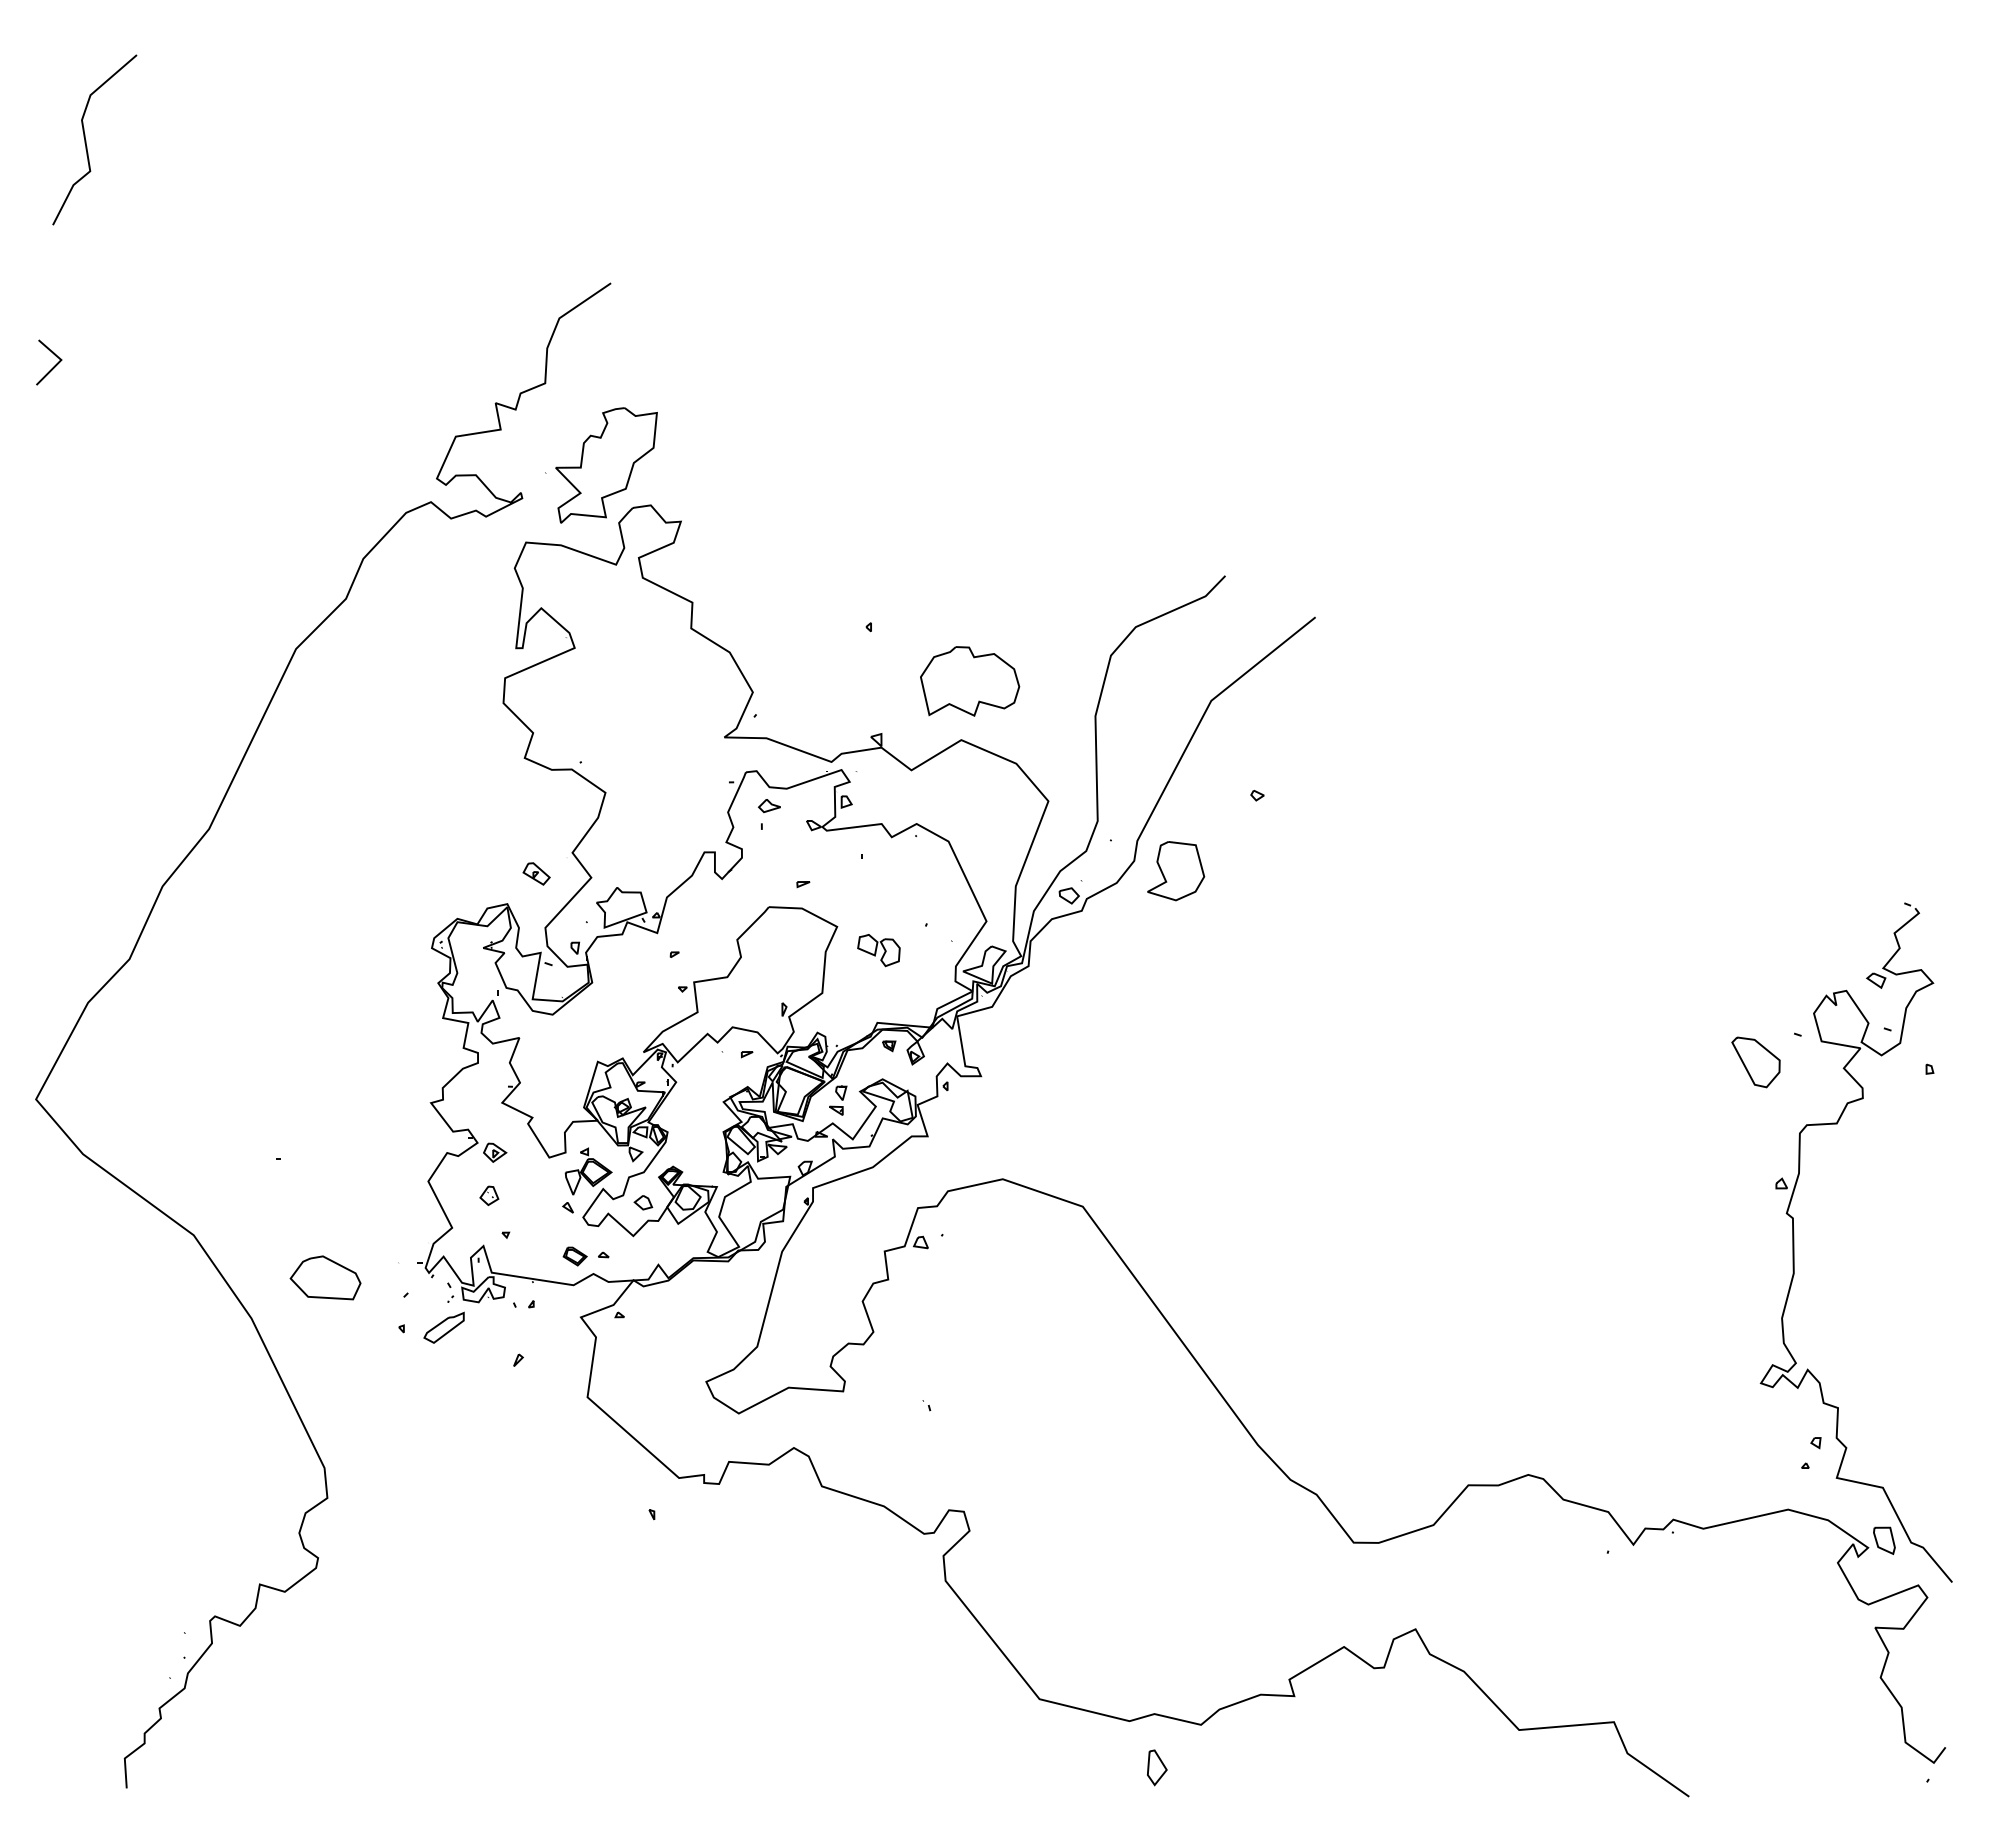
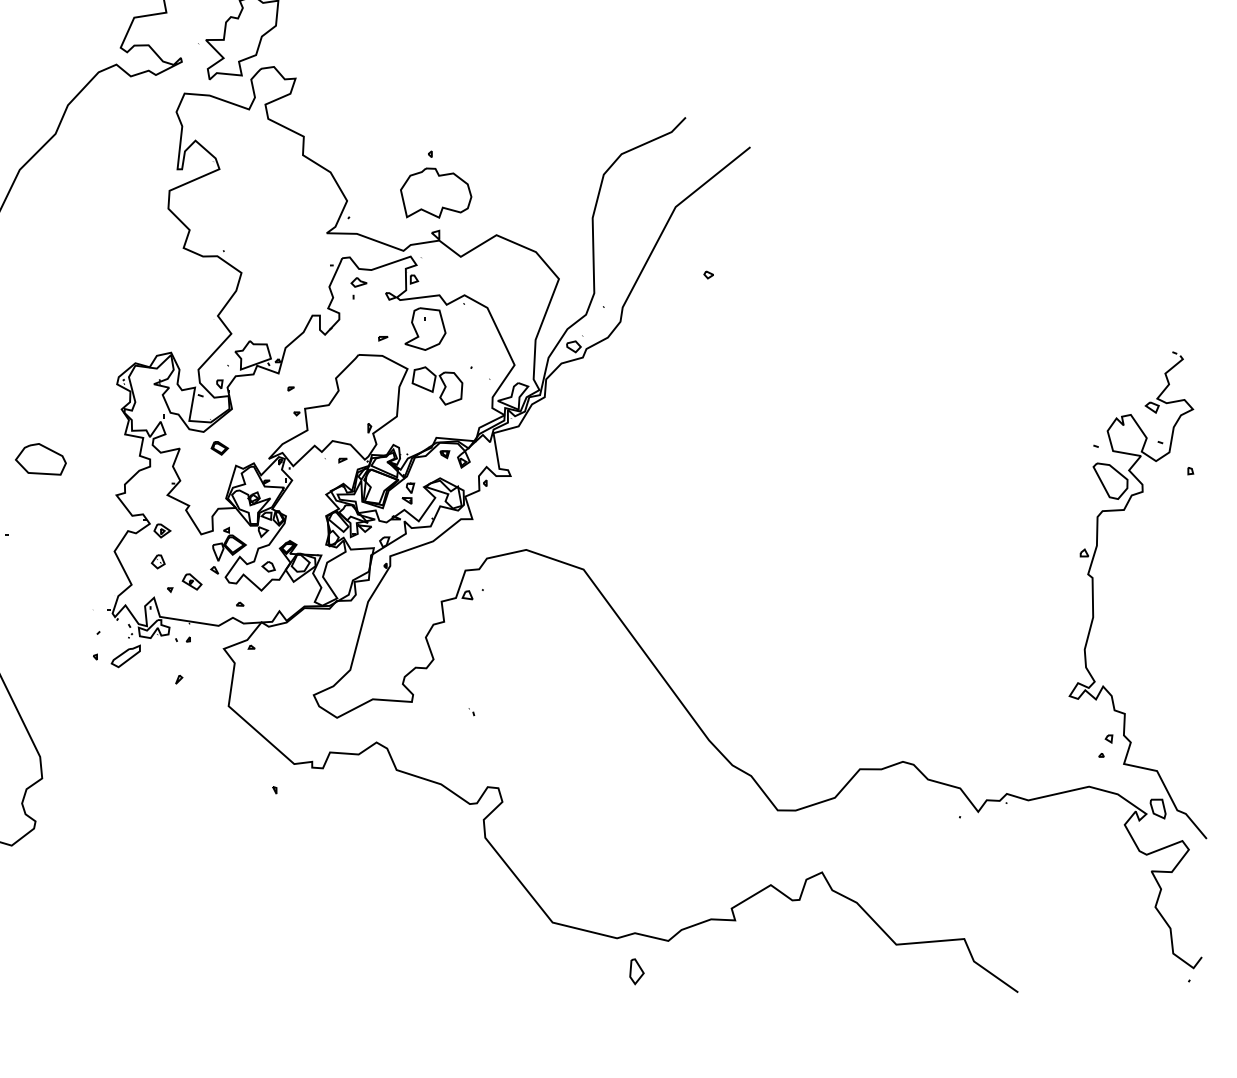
part: (970, 681) -> (436, 193), moved
part: (1176, 871) -> (425, 329), moved
part: (536, 873) -> (192, 581), moved
part: (878, 950) -> (437, 385), size x1.67
part: (1755, 1062) -> (1110, 481), moved
part: (574, 1256) -> (219, 448), moved
part: (325, 1277) -> (40, 459), moved

